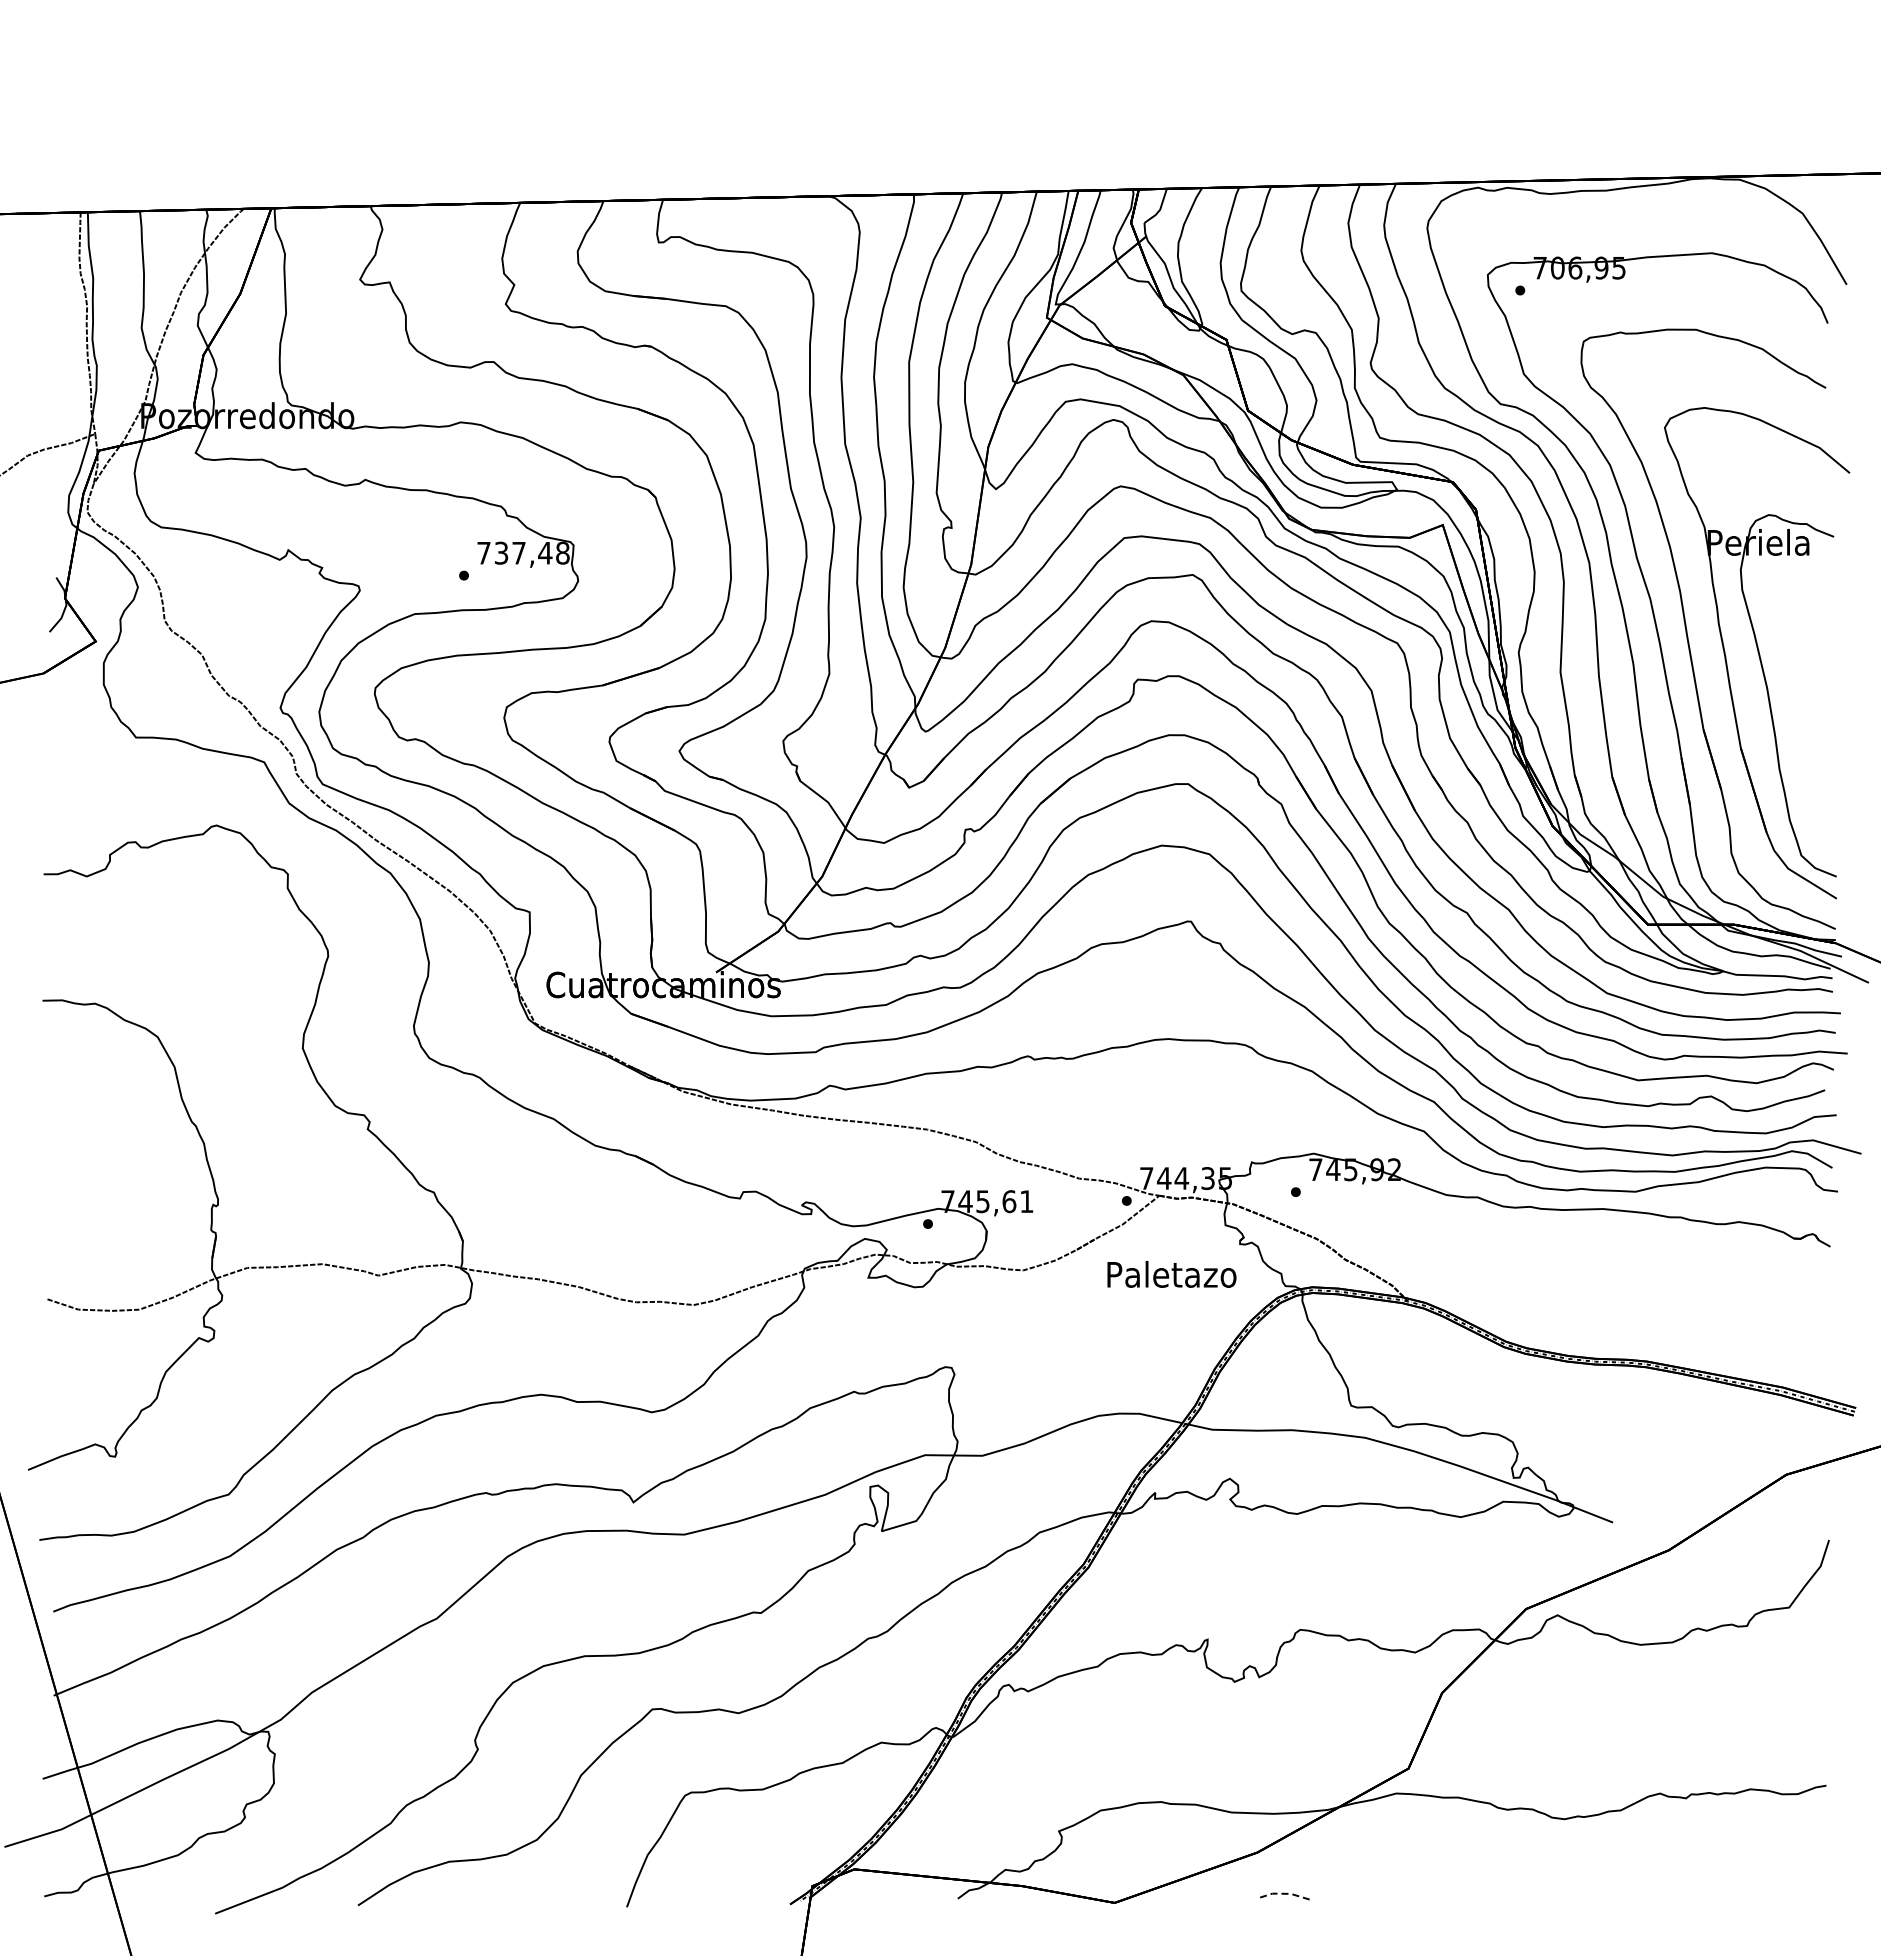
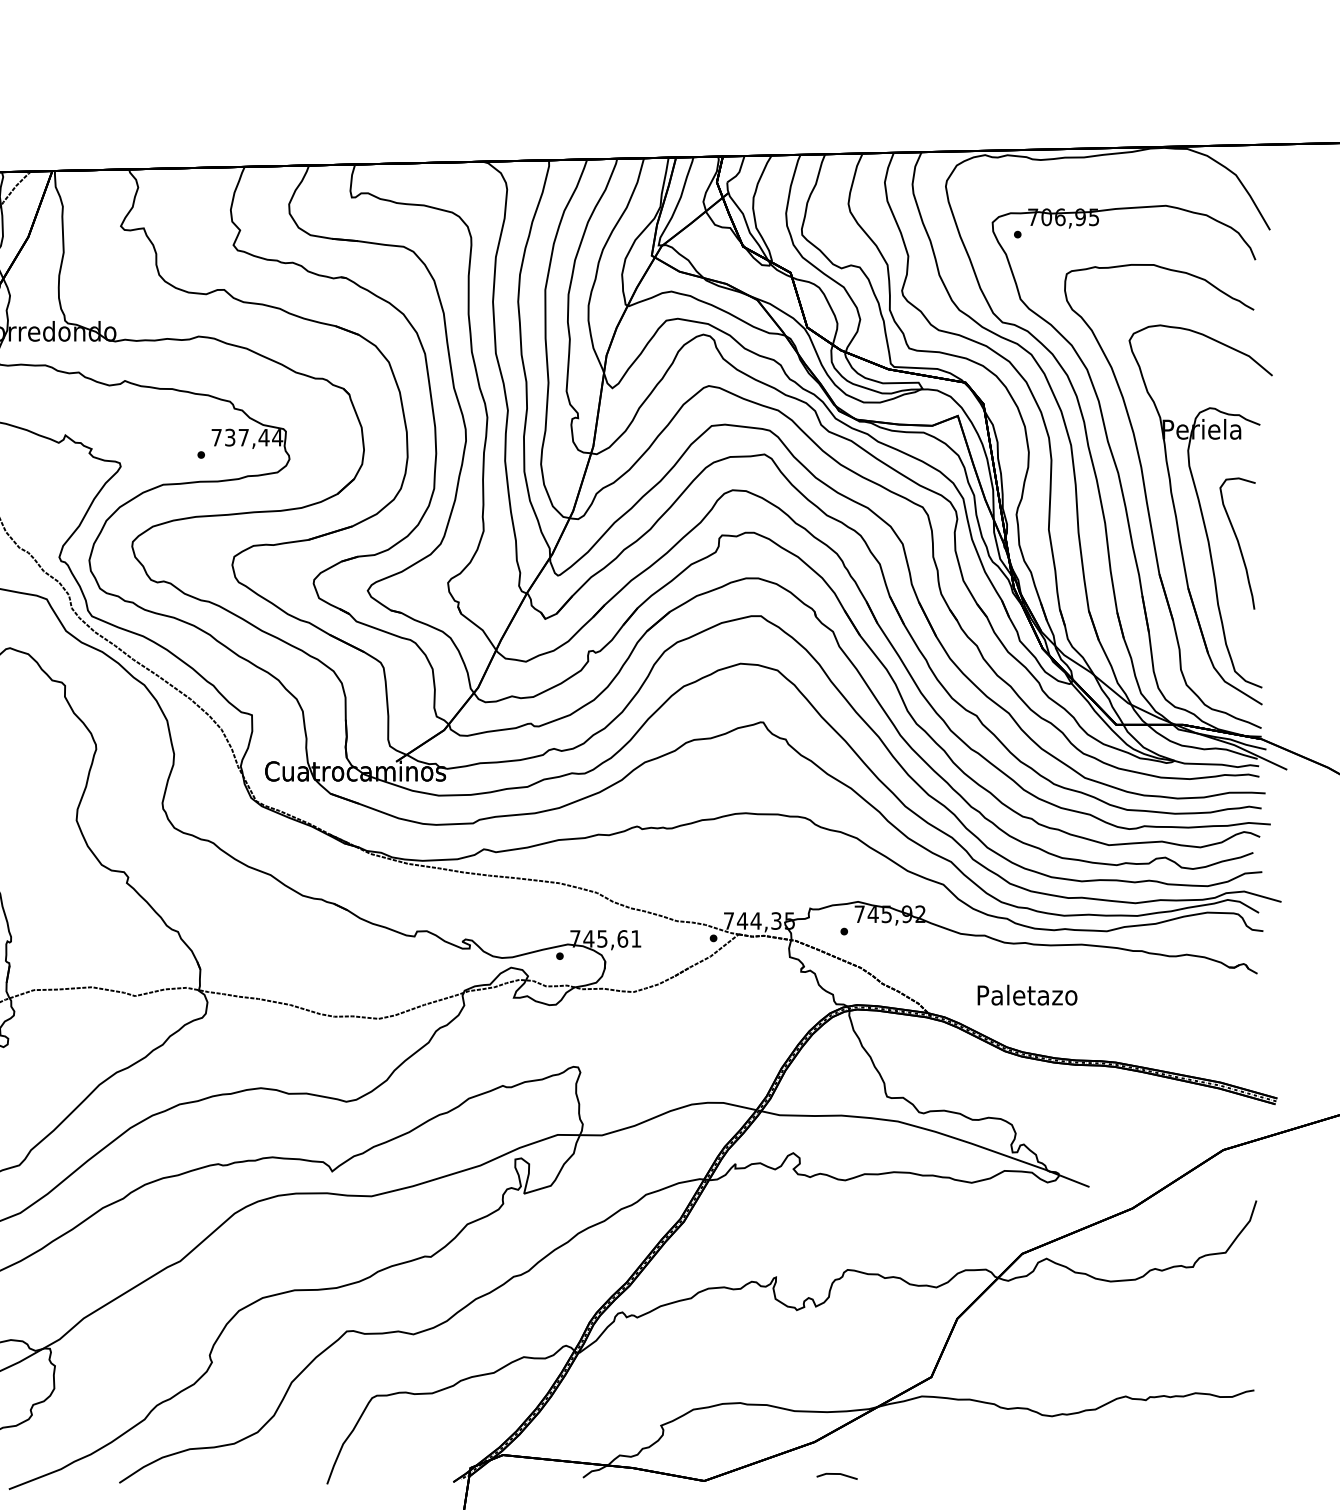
text: (562, 552) -> (277, 437), 737,48 -> 737,44
curve: (1804, 689) -> (1237, 543), added
text: (1171, 1274) -> (1027, 995), moved
line: (1287, 1893) -> (837, 1473), dashed -> solid

